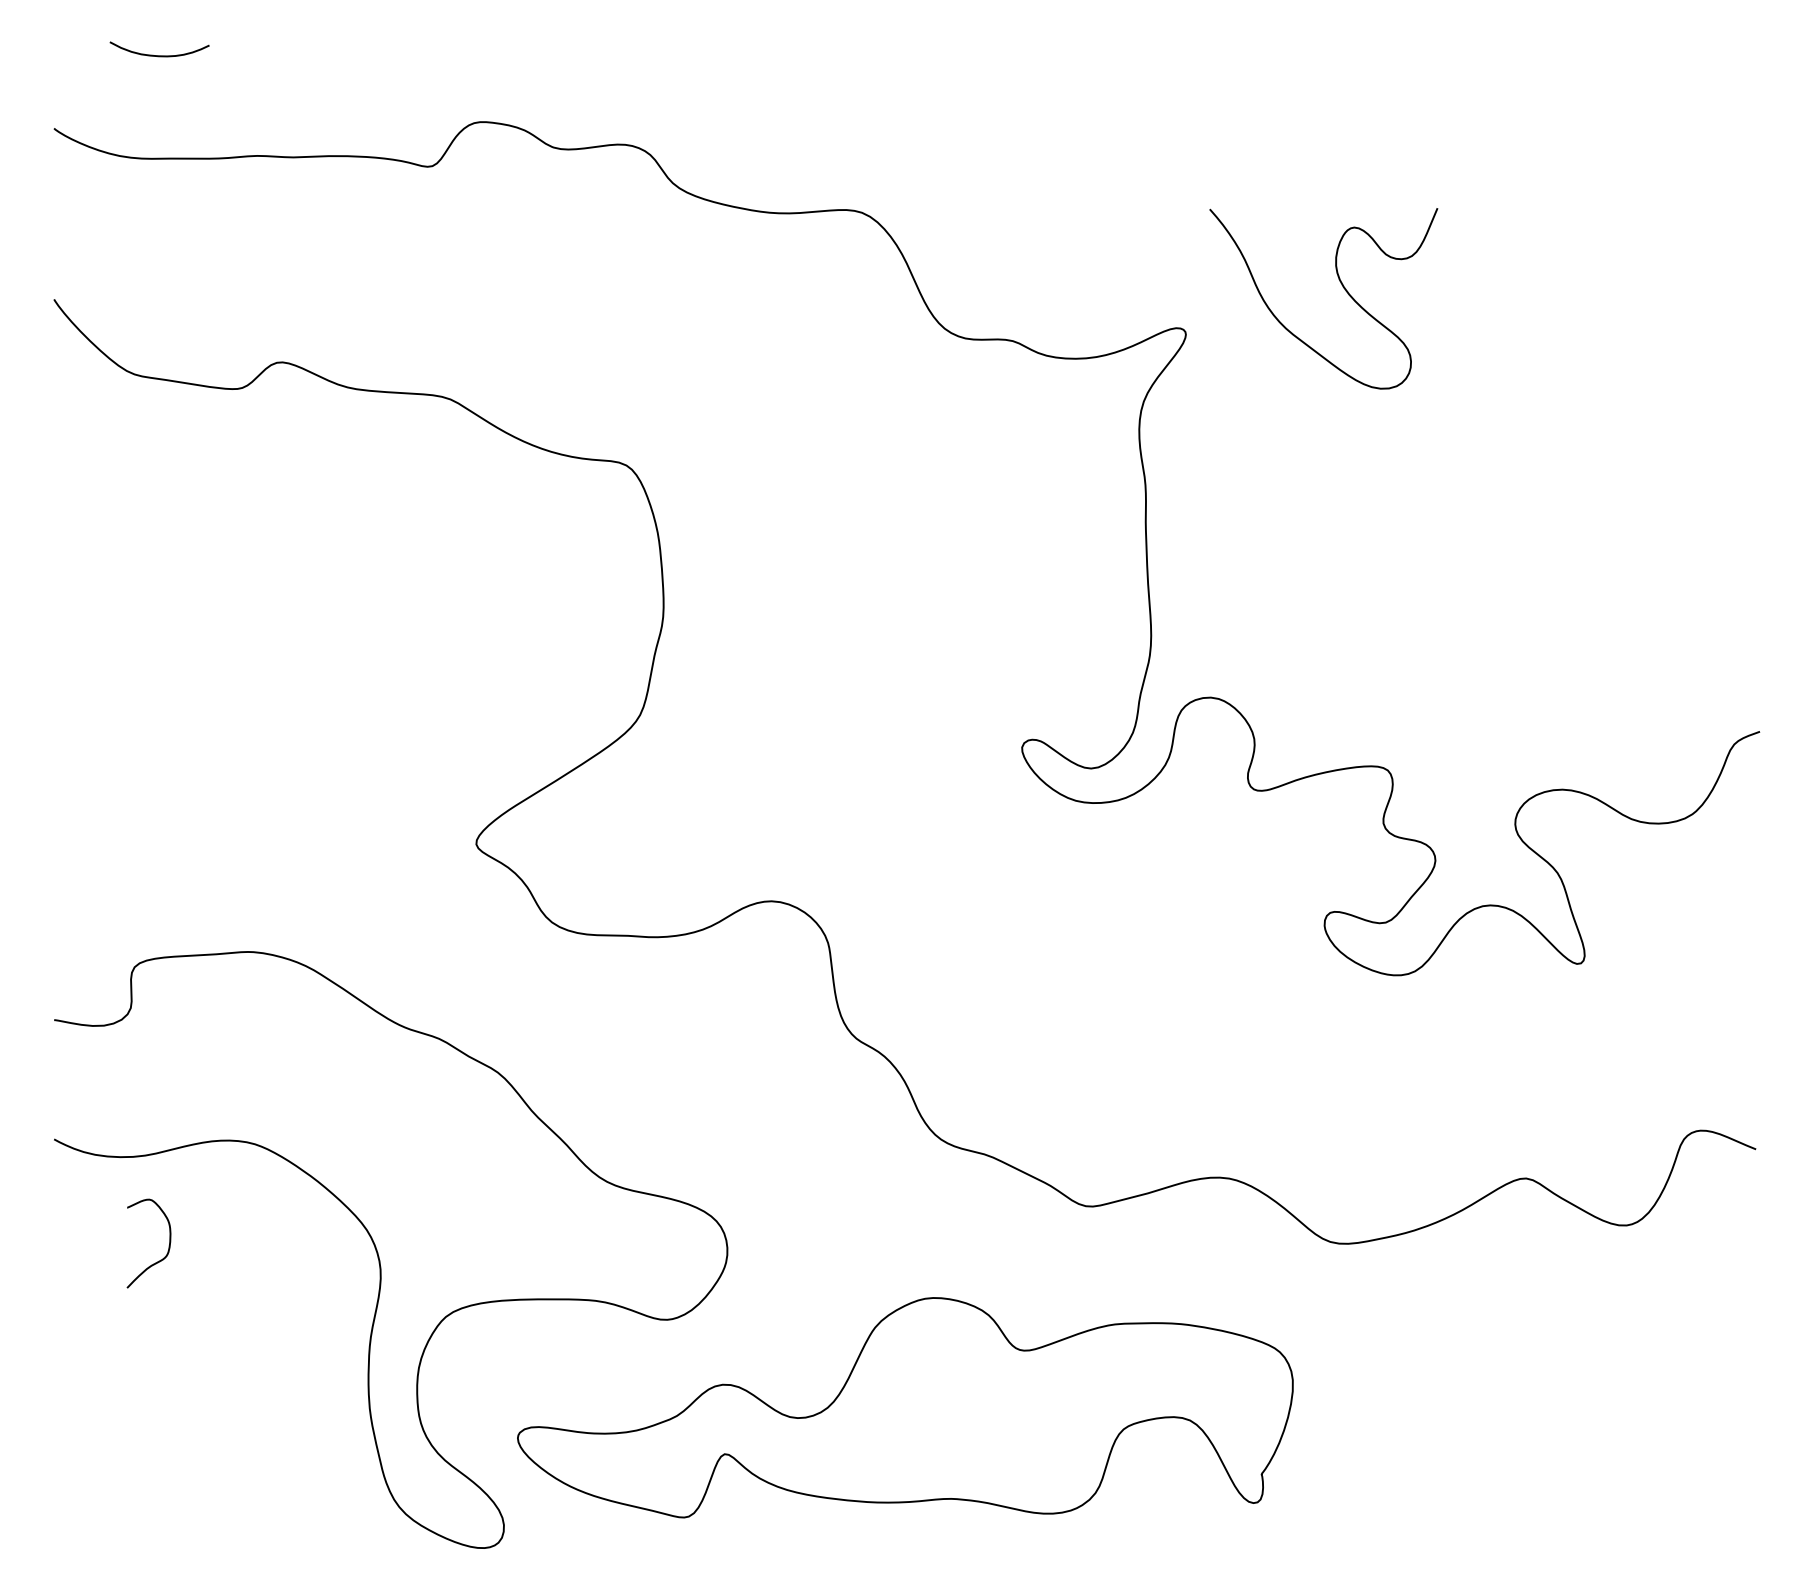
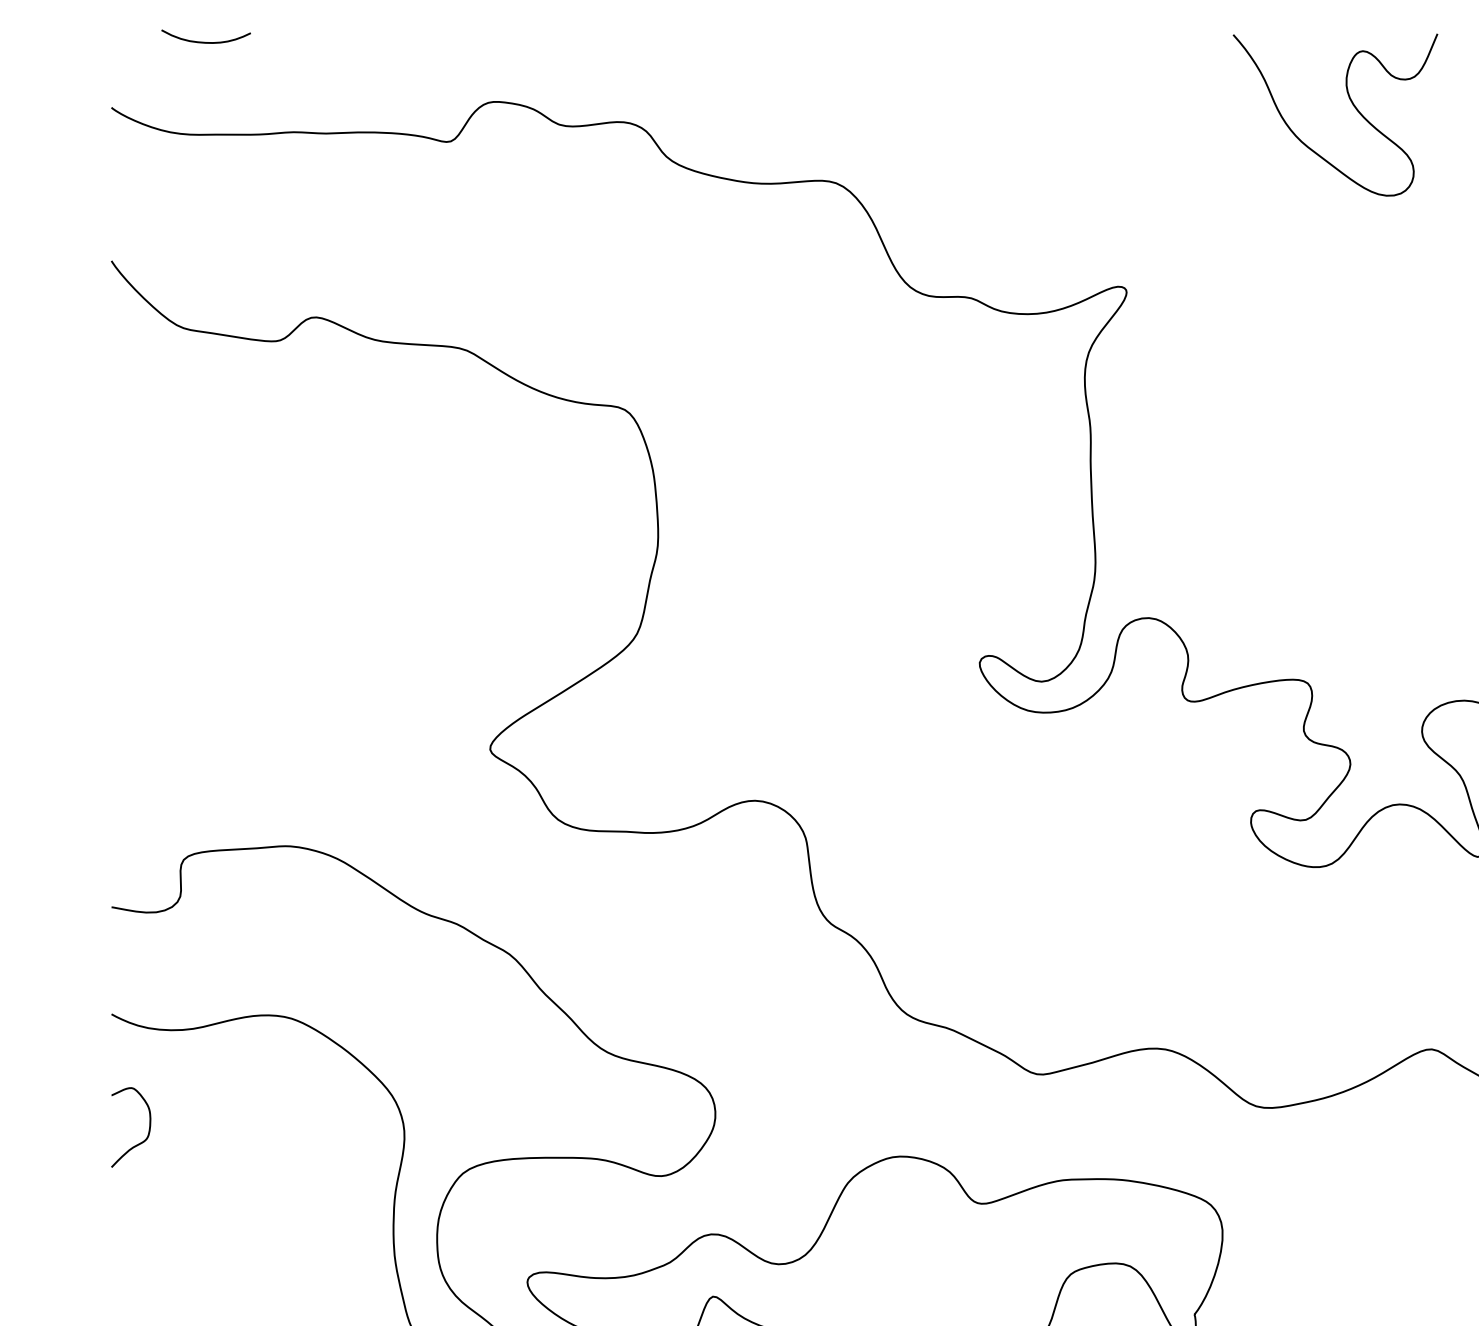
curve: (1341, 285) -> (1351, 103), moved
curve: (160, 1259) -> (141, 1141), moved

